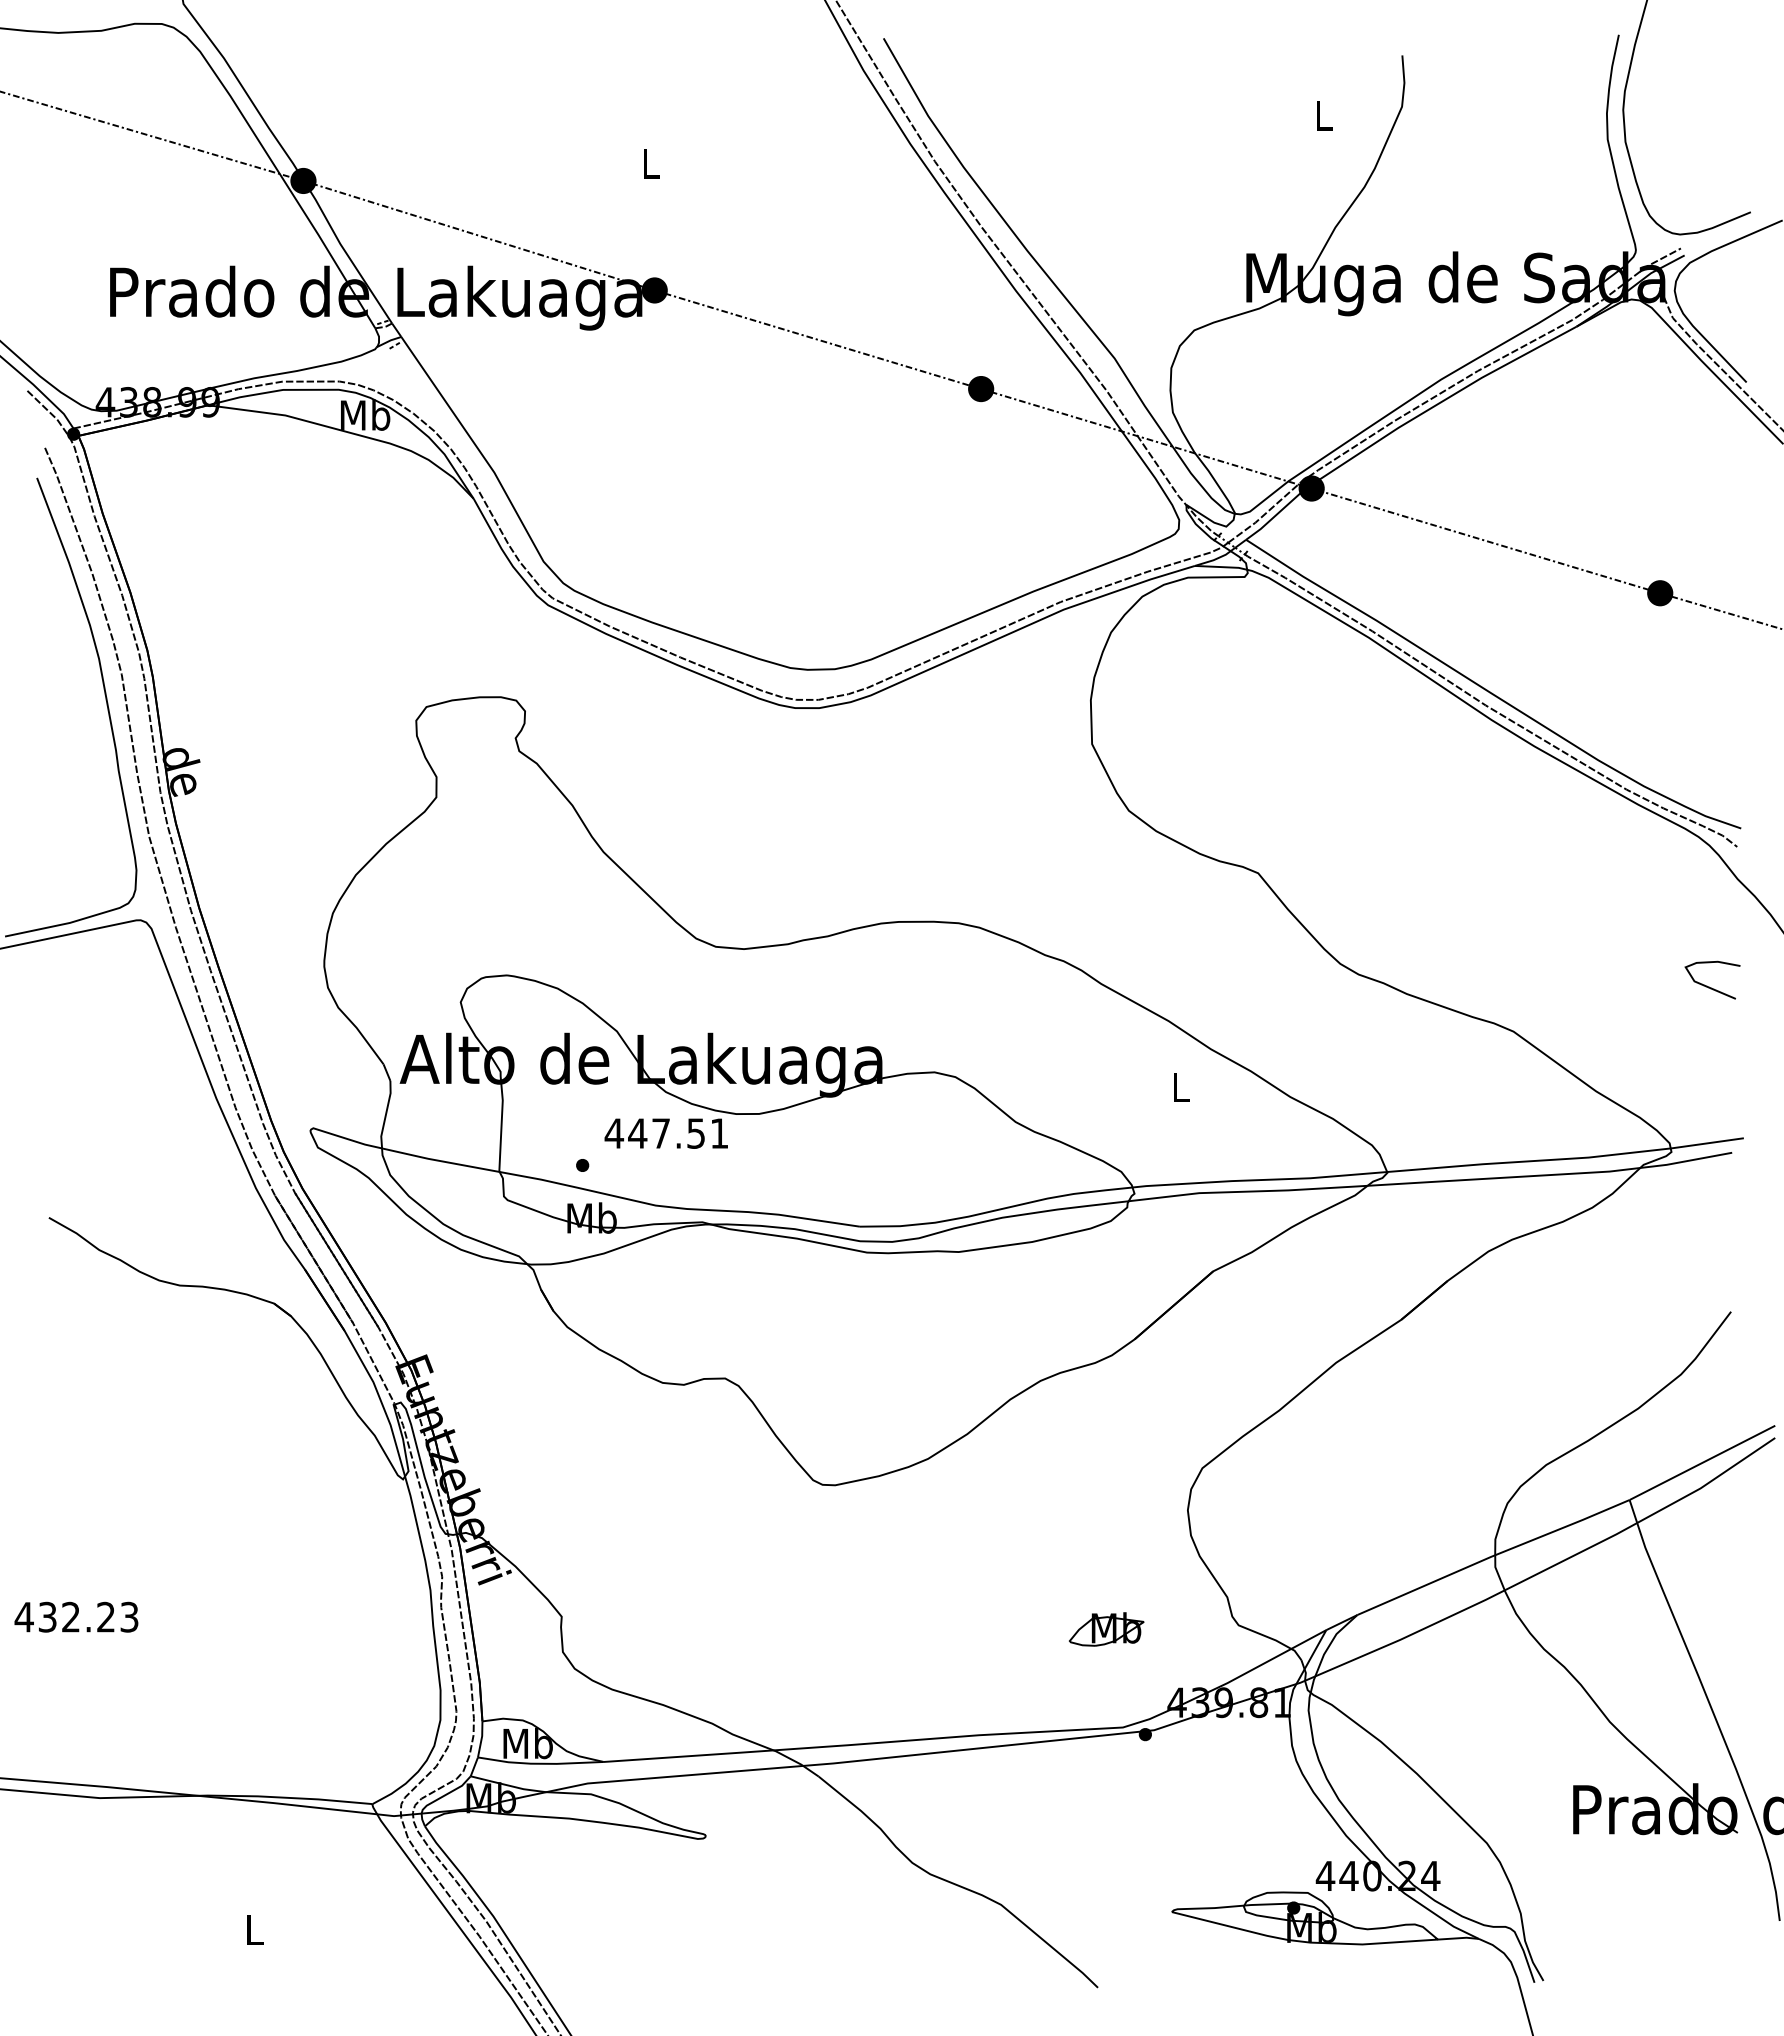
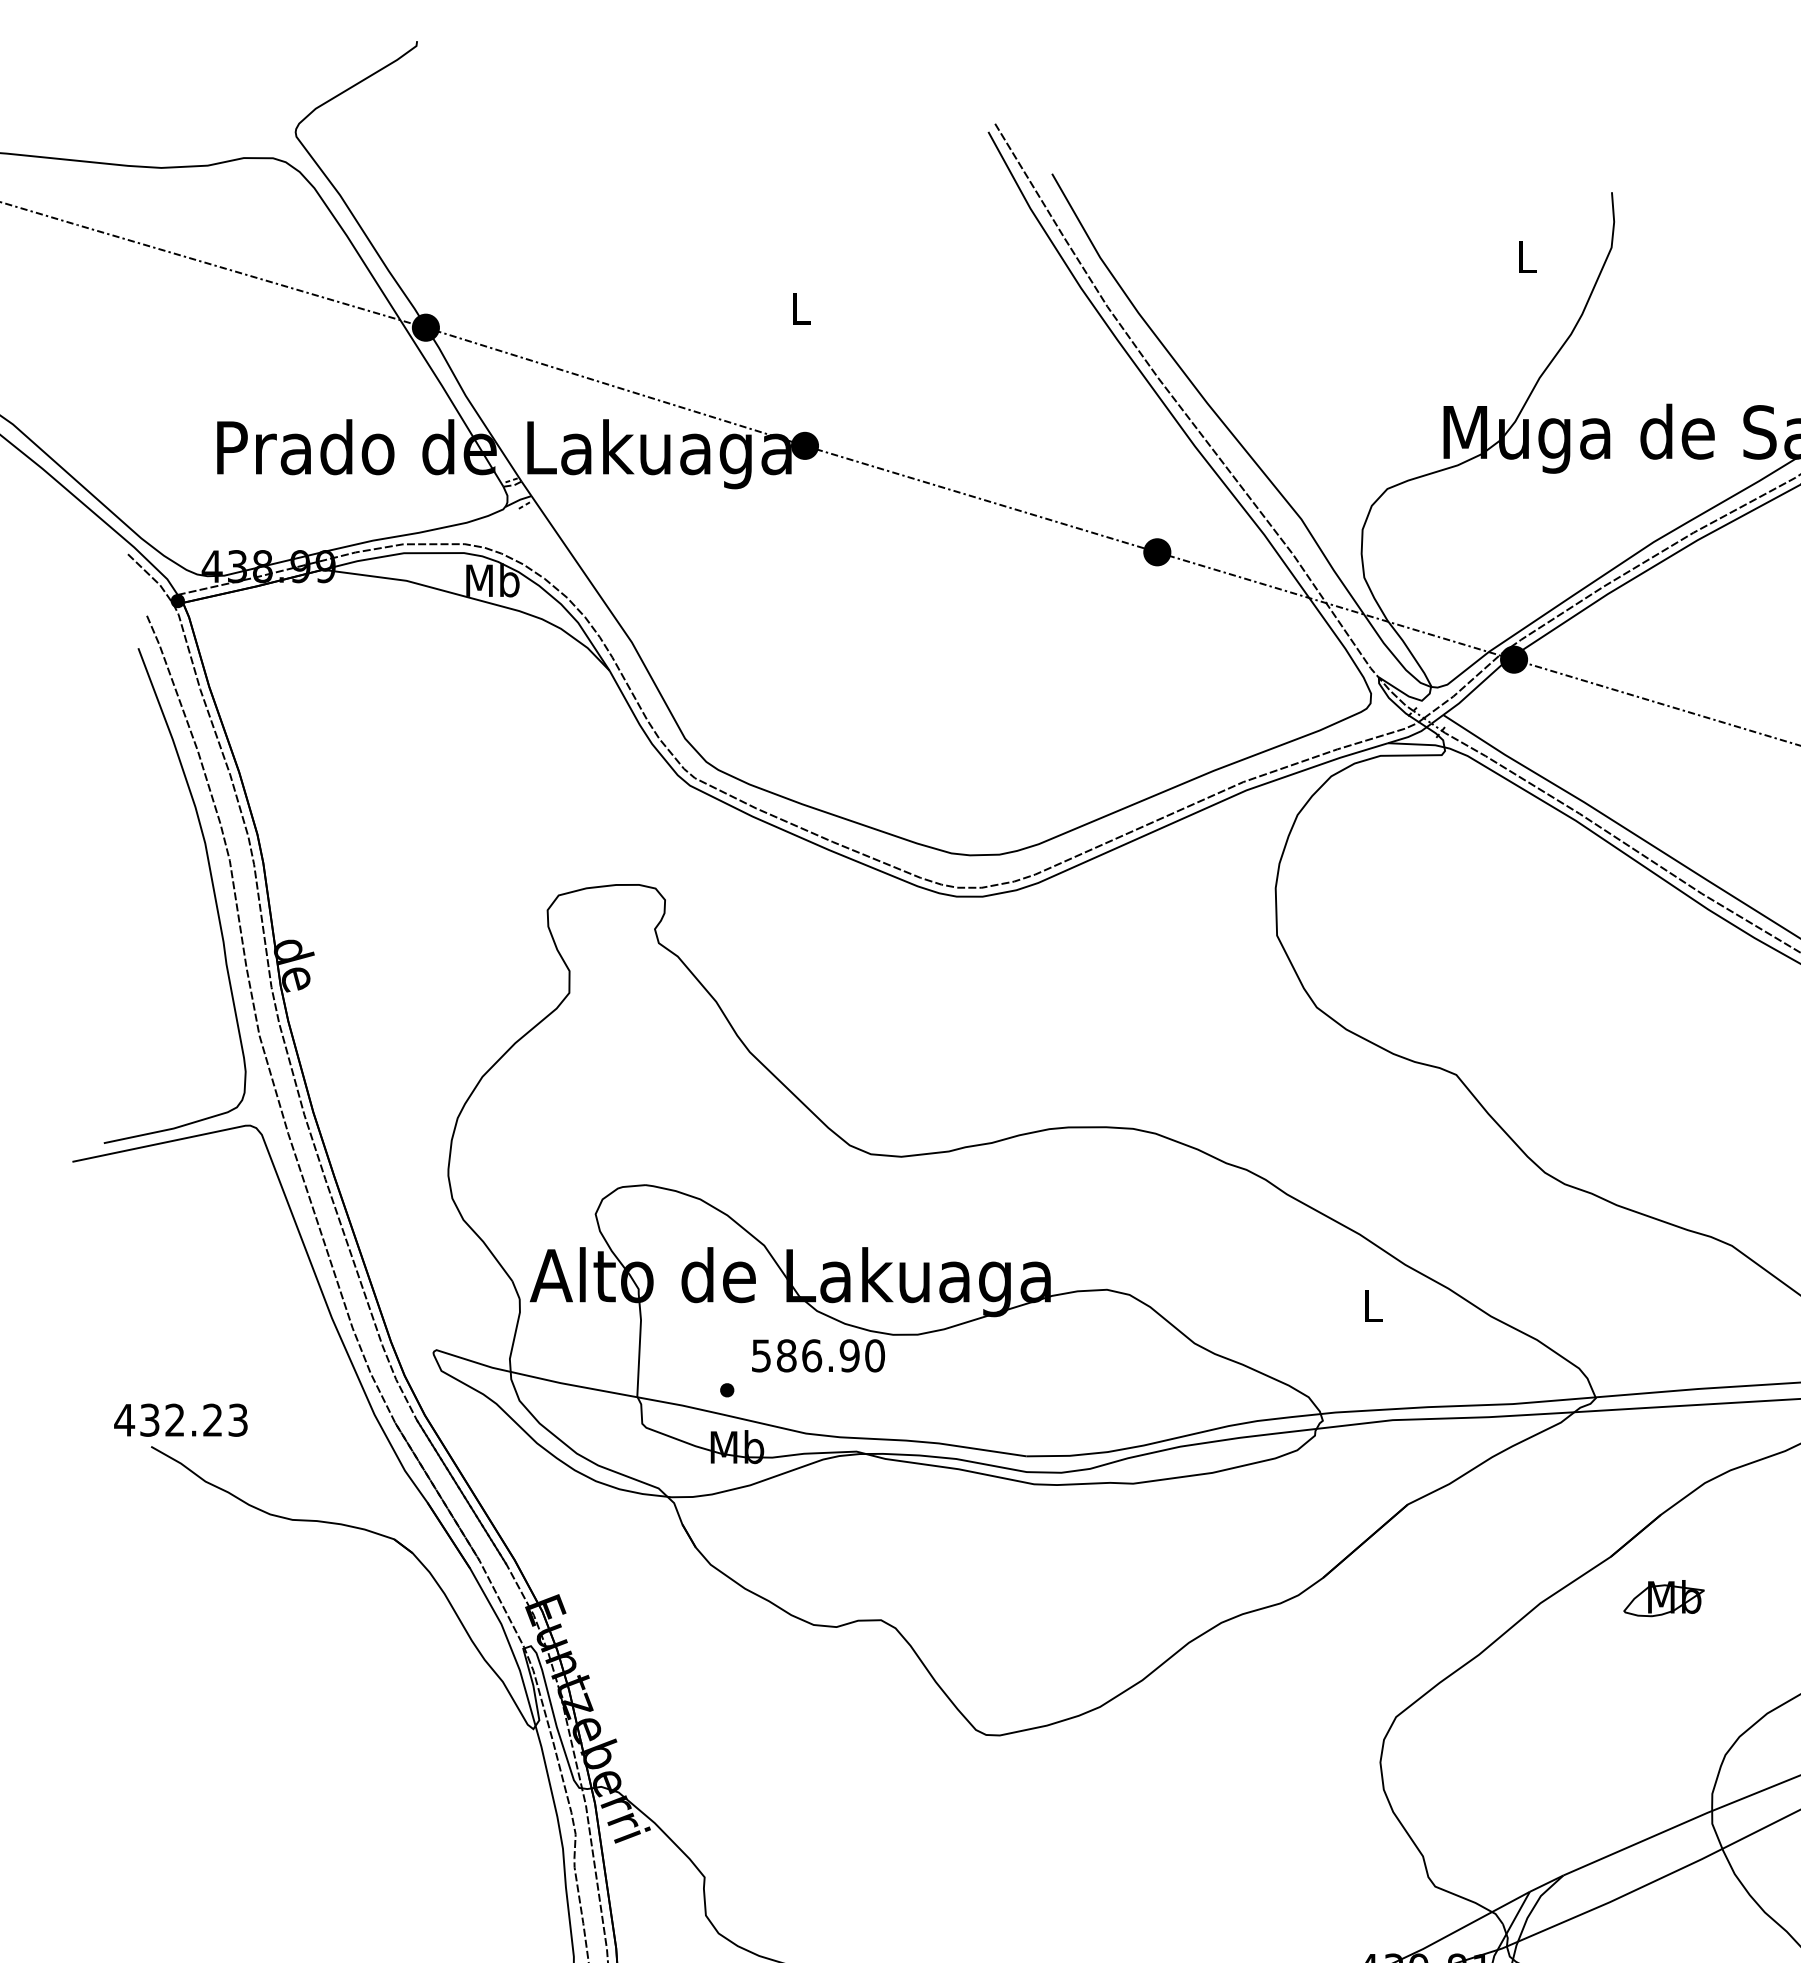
text: (666, 1133) -> (817, 1355), 447.51 -> 586.90
text: (76, 1616) -> (180, 1419), moved
part: (1106, 1629) -> (1663, 1598), moved

